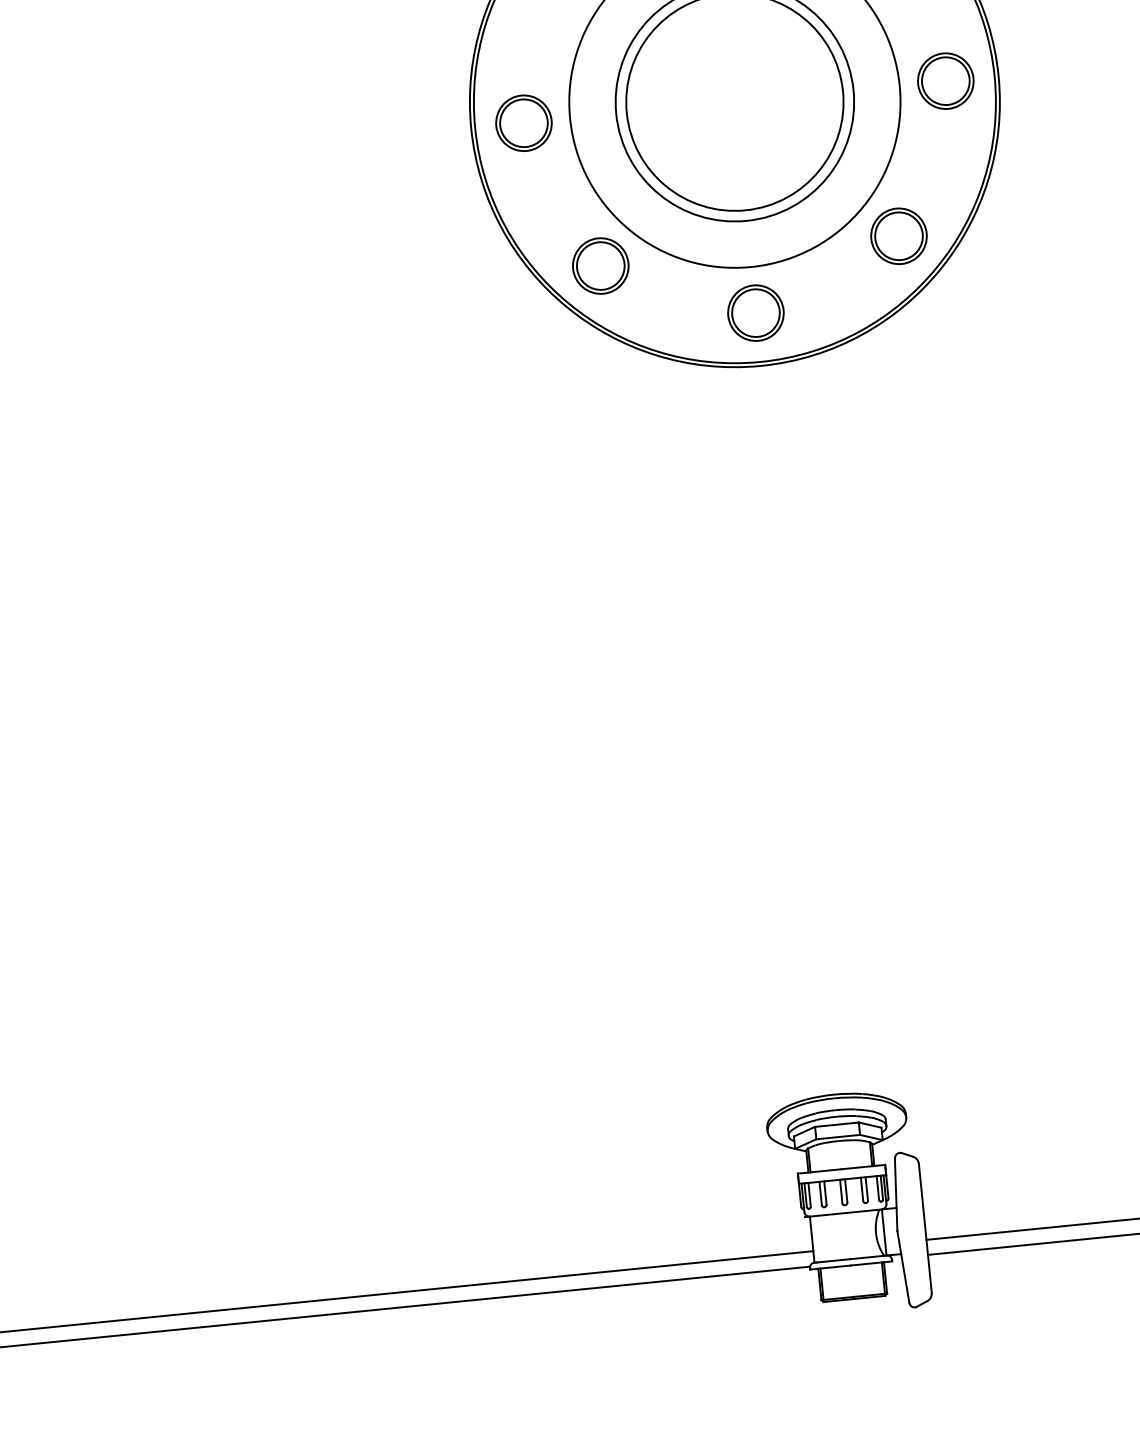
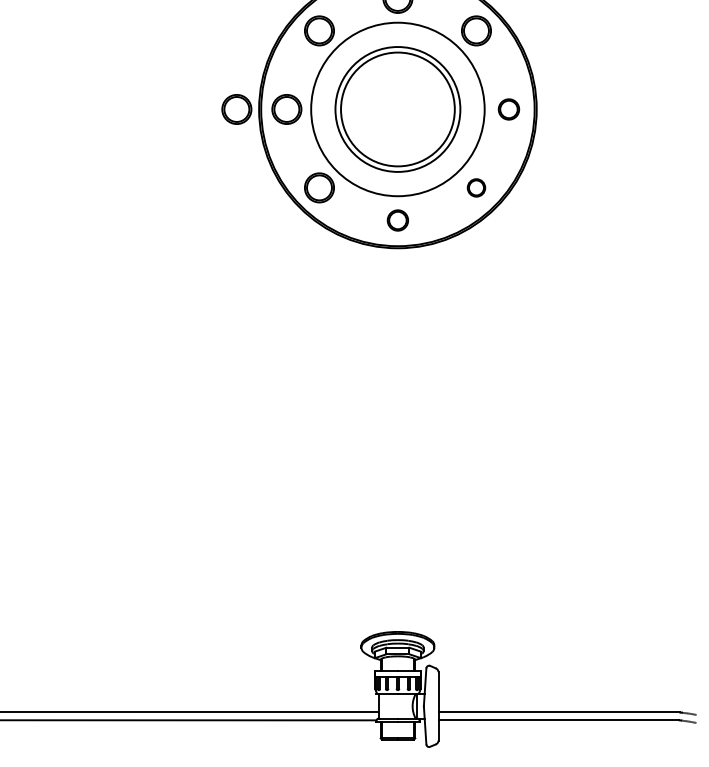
part: (944, 81) -> (508, 109), size x0.7
part: (428, 132) -> (236, 109), added
part: (898, 235) -> (476, 187), size x0.6
part: (755, 313) -> (397, 220), size x0.7

